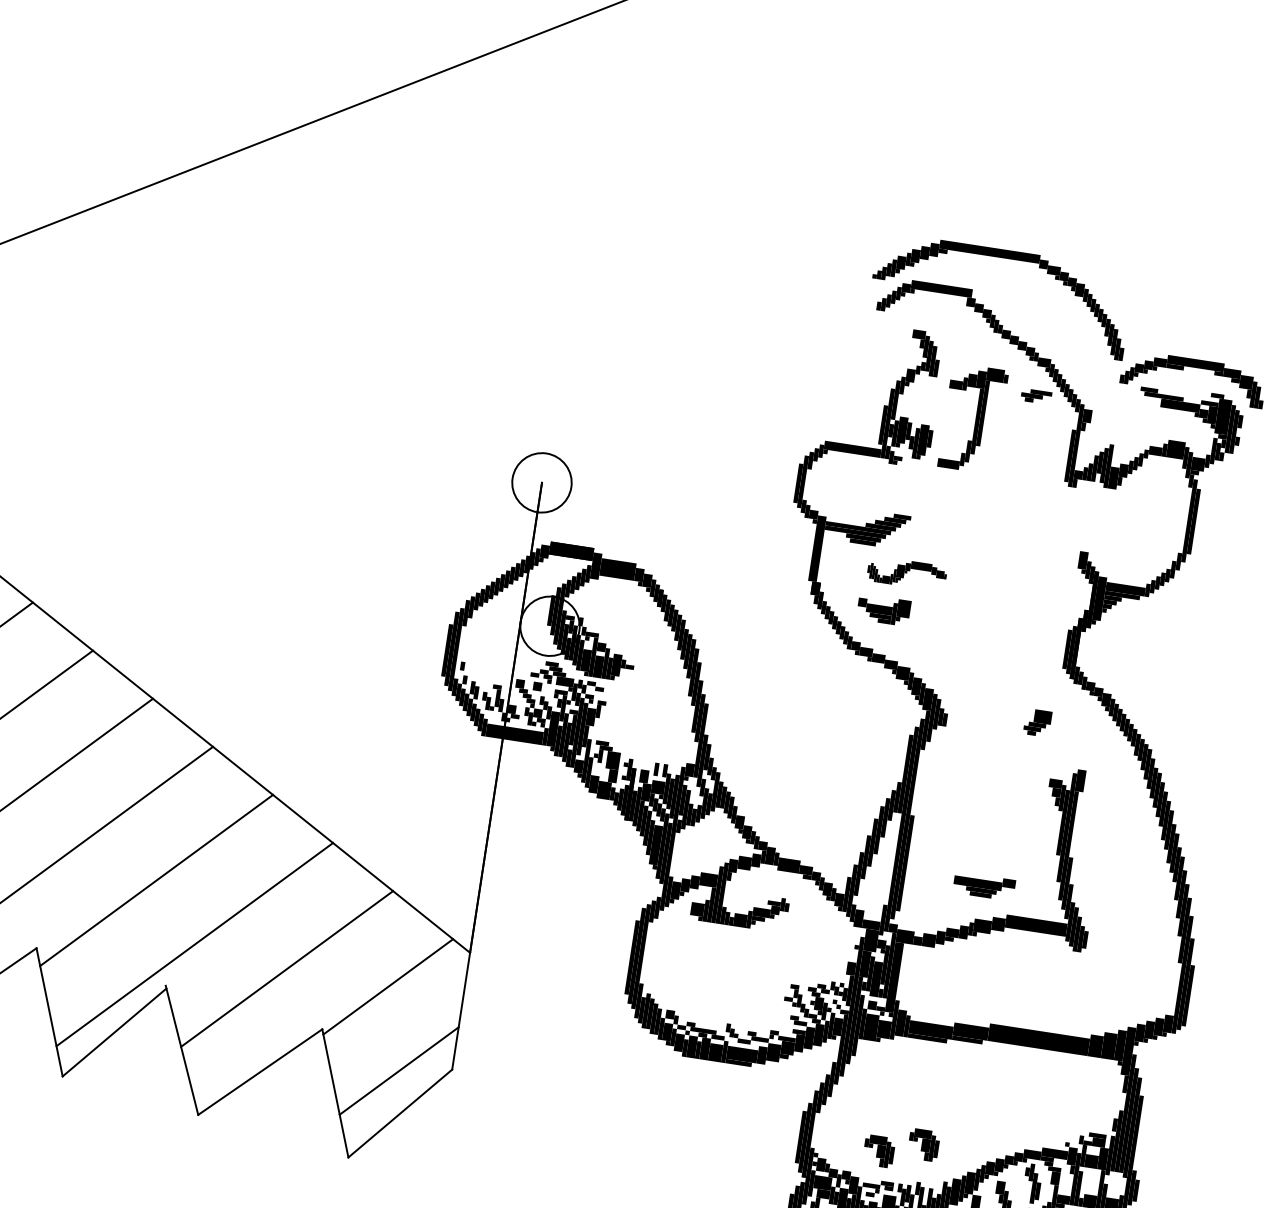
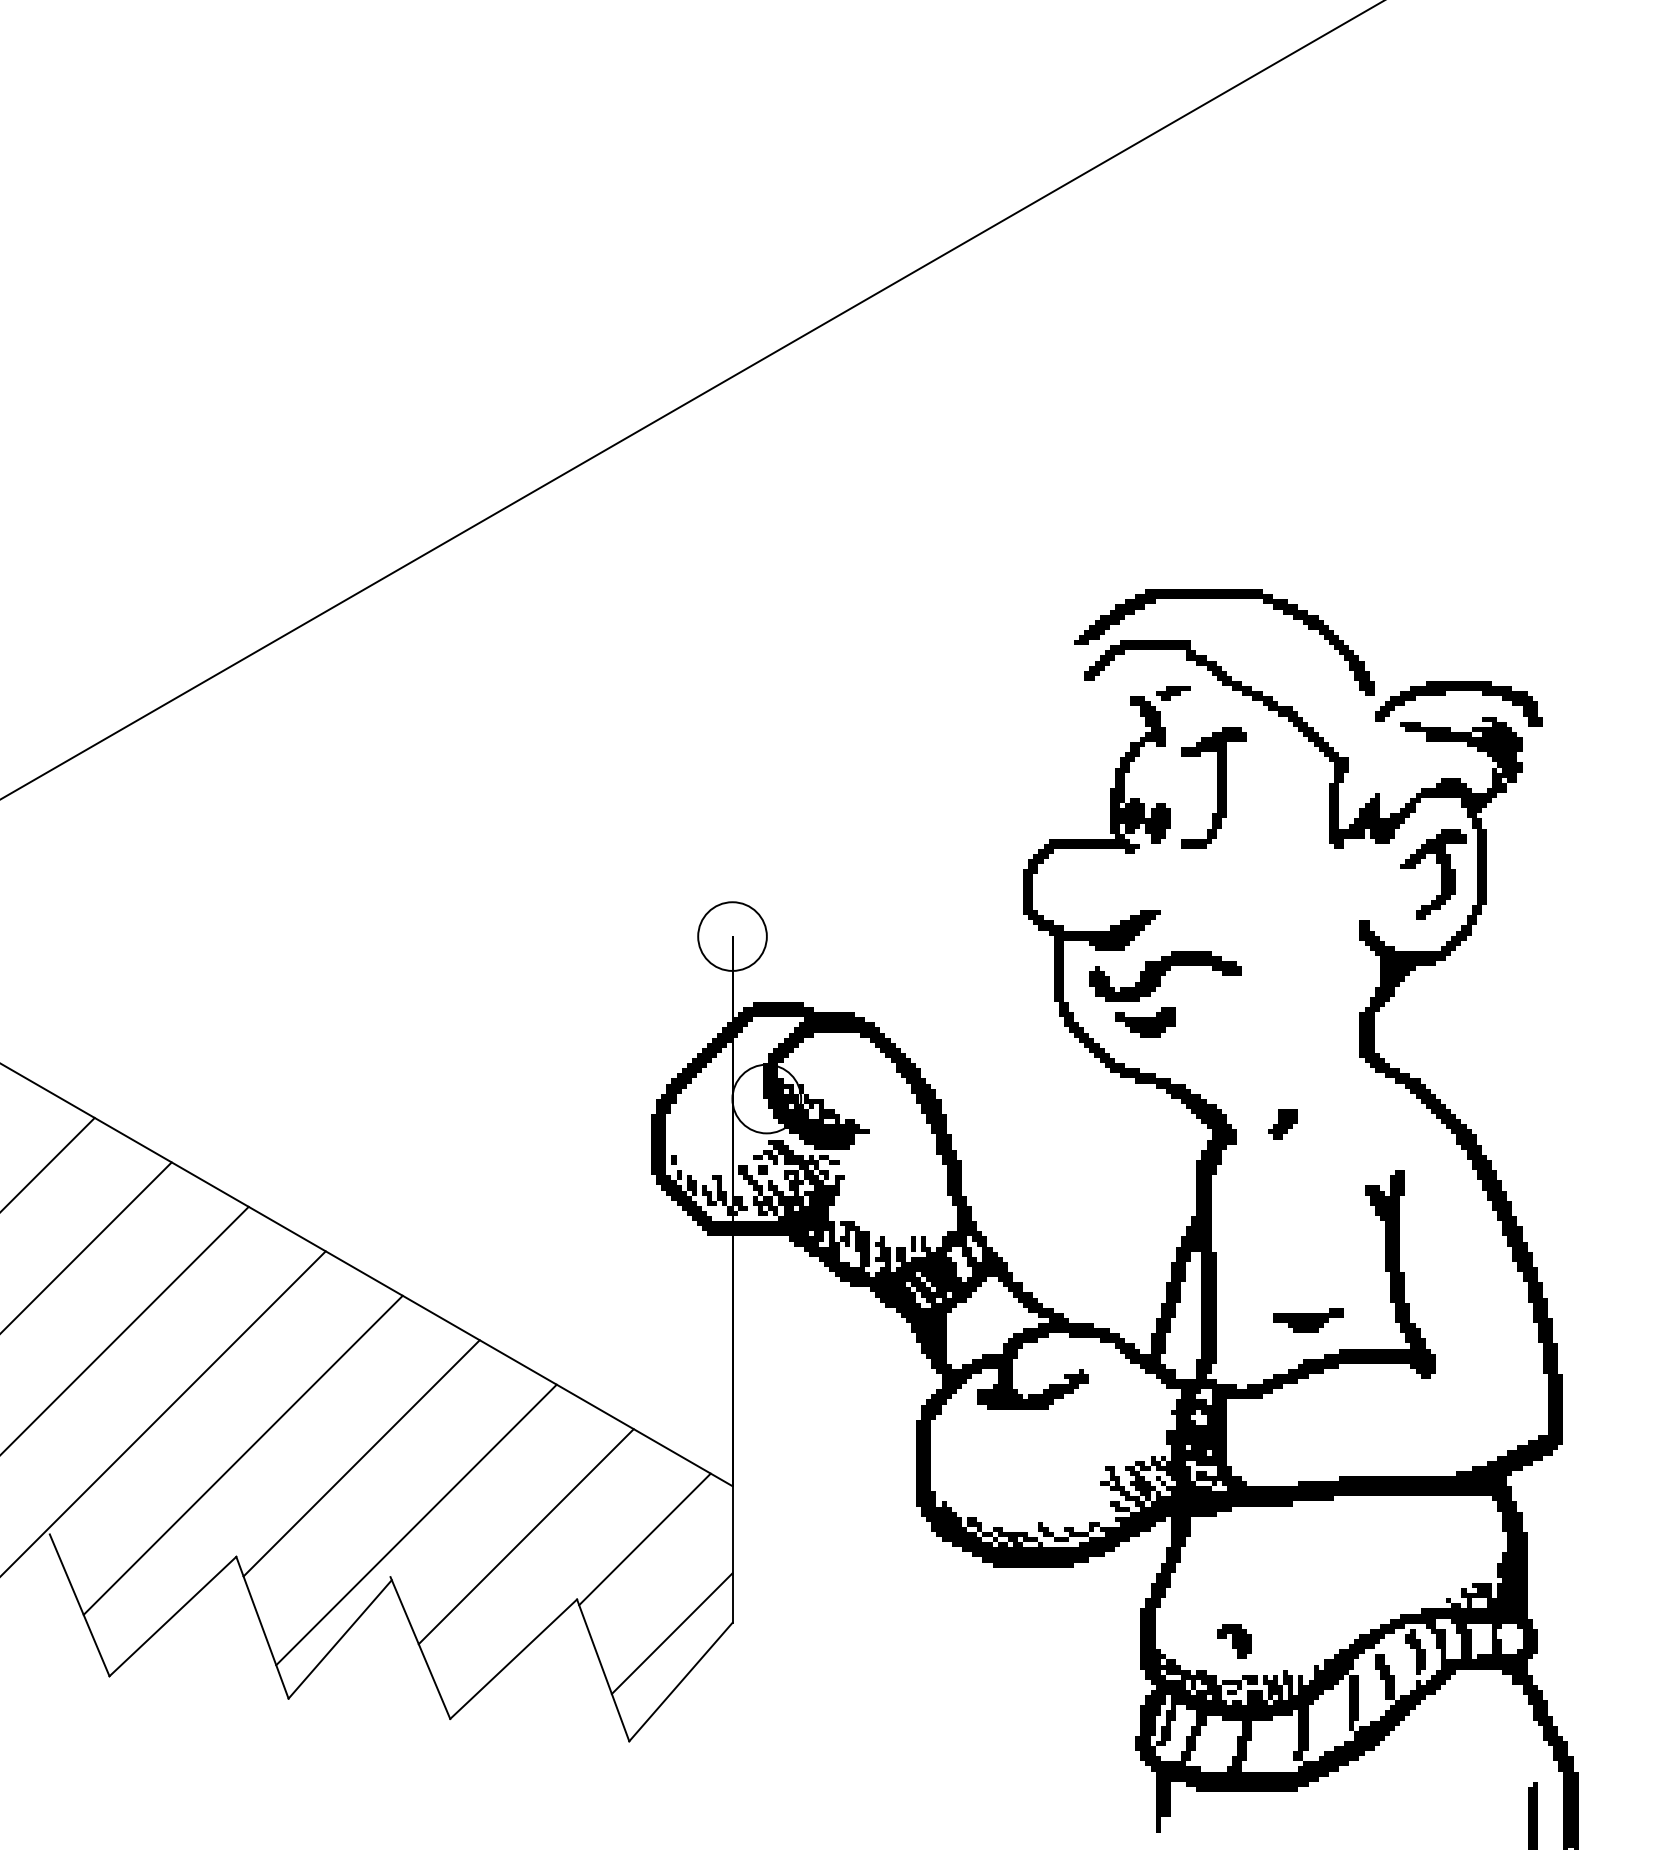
part: (1036, 396) -> (1173, 693), moved
part: (1156, 522) -> (1441, 874), added
part: (906, 573) -> (1165, 976), size x1.67
part: (1037, 723) -> (1282, 1124), moved
part: (923, 1145) -> (1284, 1626), removed

